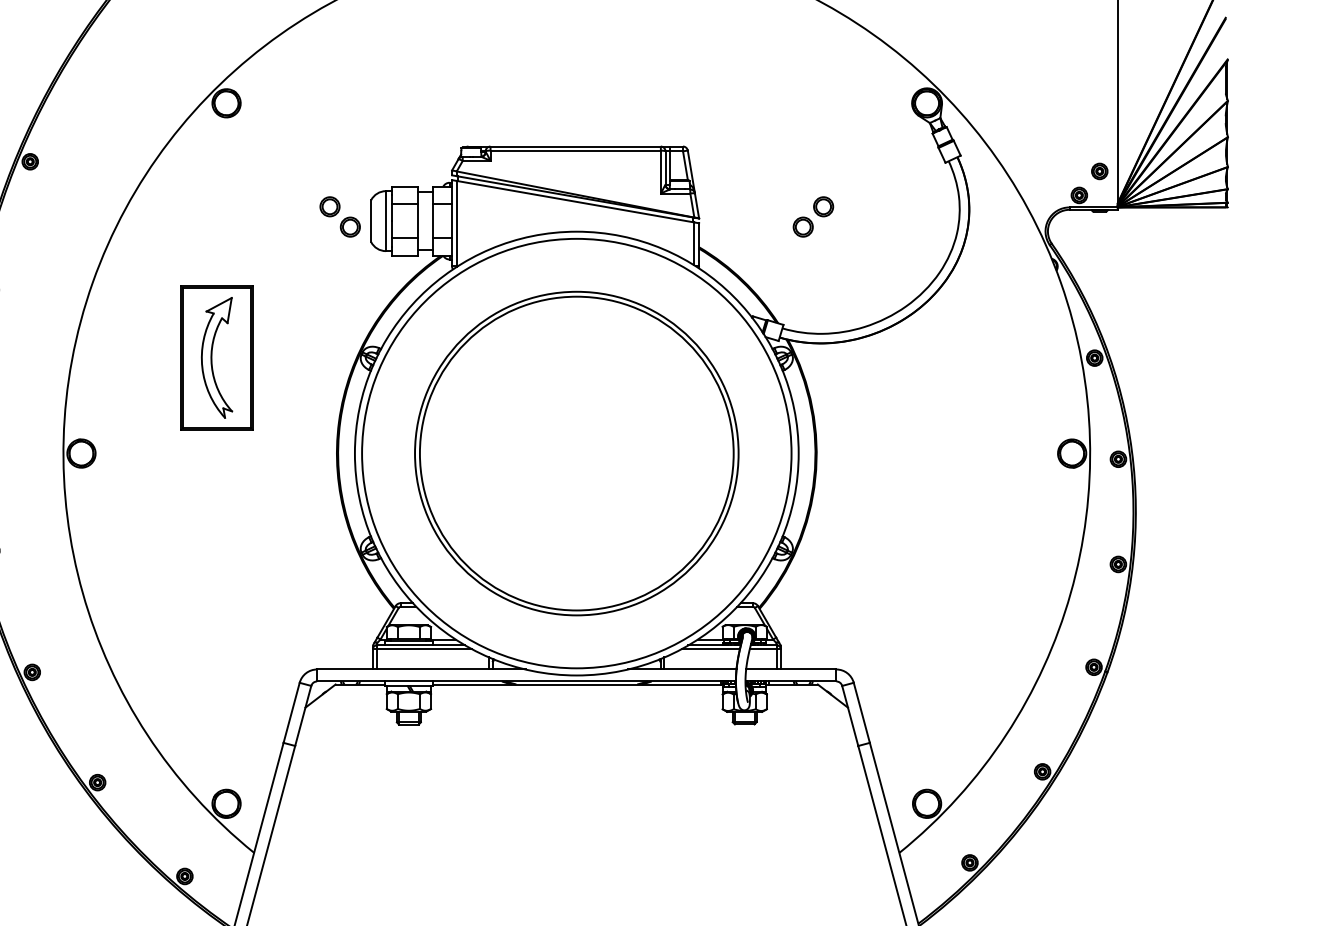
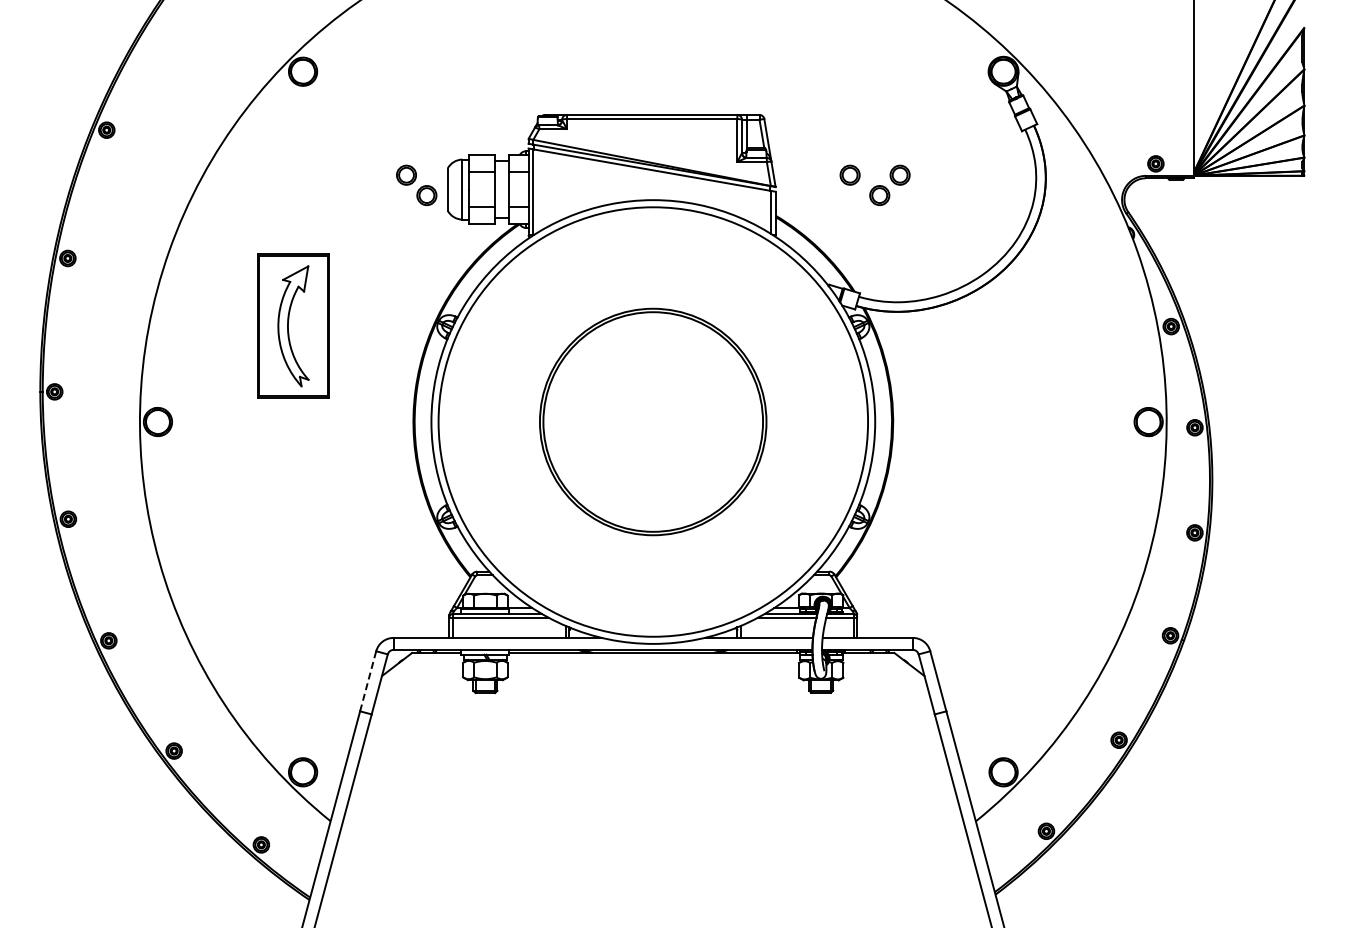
part: (1098, 171) -> (1175, 139), removed
part: (772, 206) -> (849, 174), added
part: (575, 453) -> (652, 421), size x0.7
line: (291, 712) -> (368, 680), solid -> dashed

